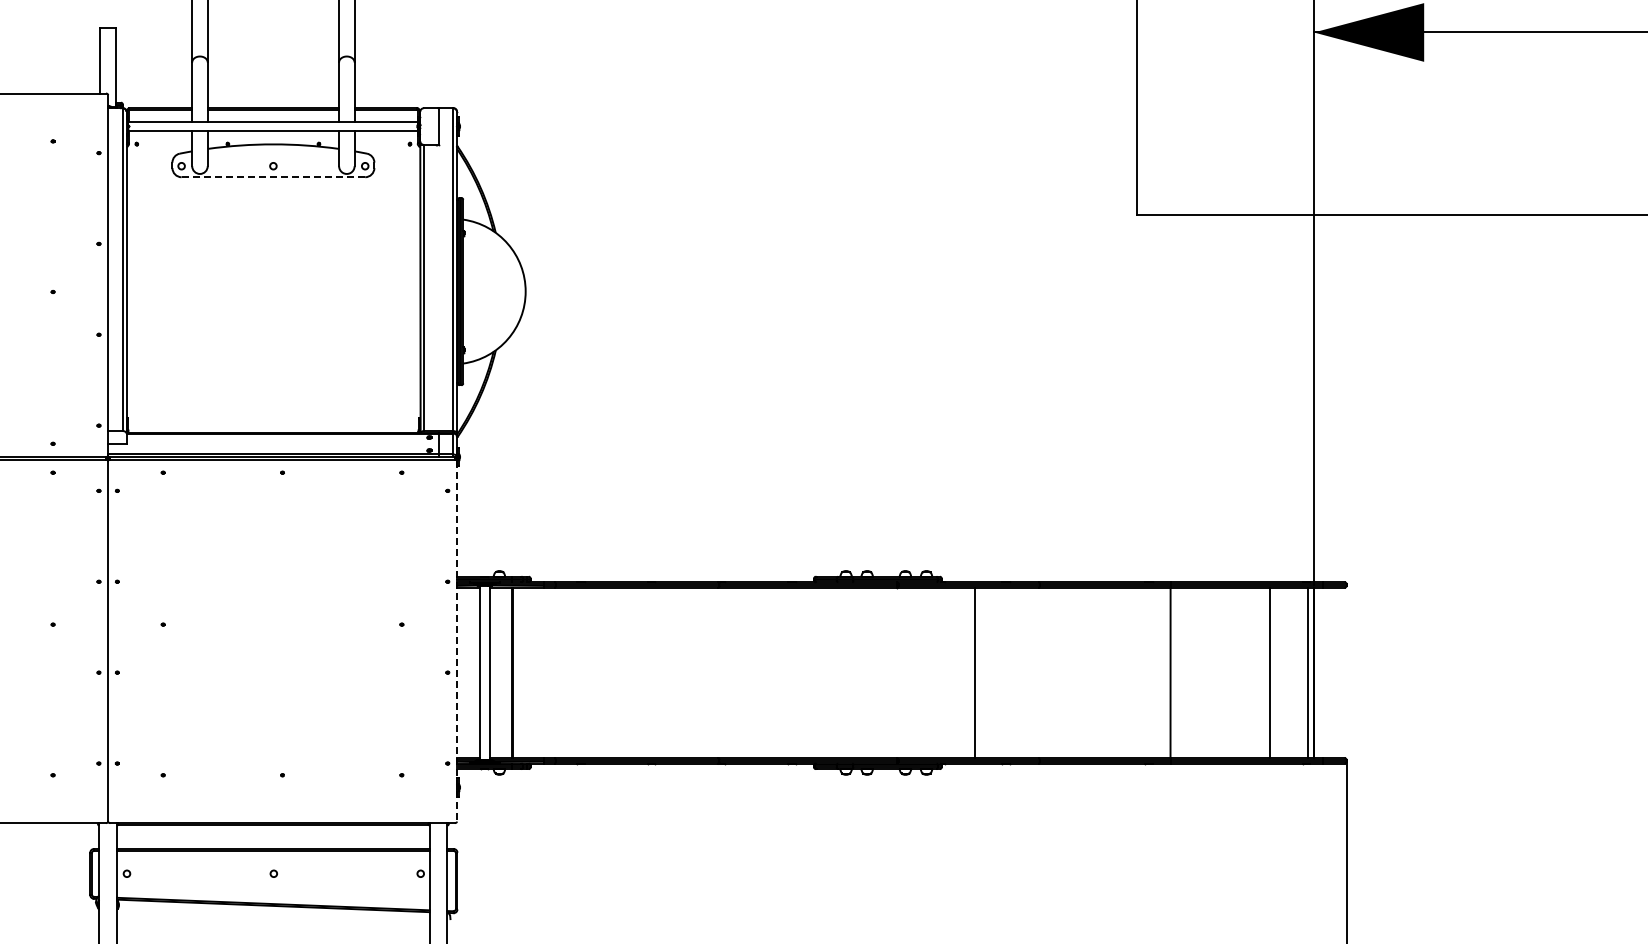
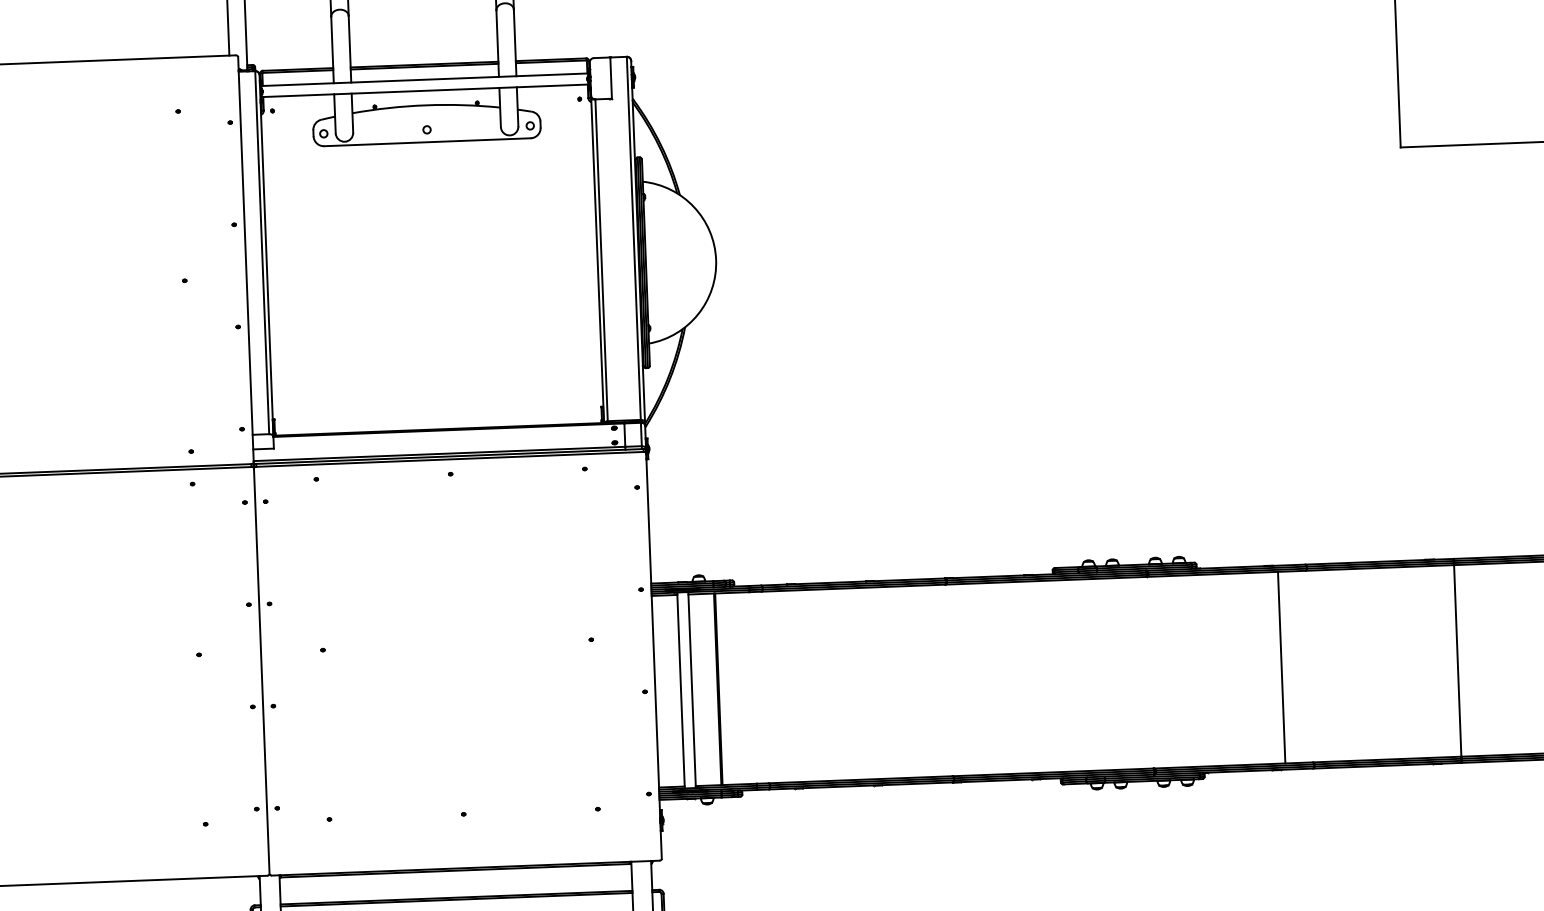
line: (273, 177) -> (427, 142), dashed -> solid
line: (457, 641) -> (654, 656), dashed -> solid
line: (974, 672) -> (1281, 667), moved

